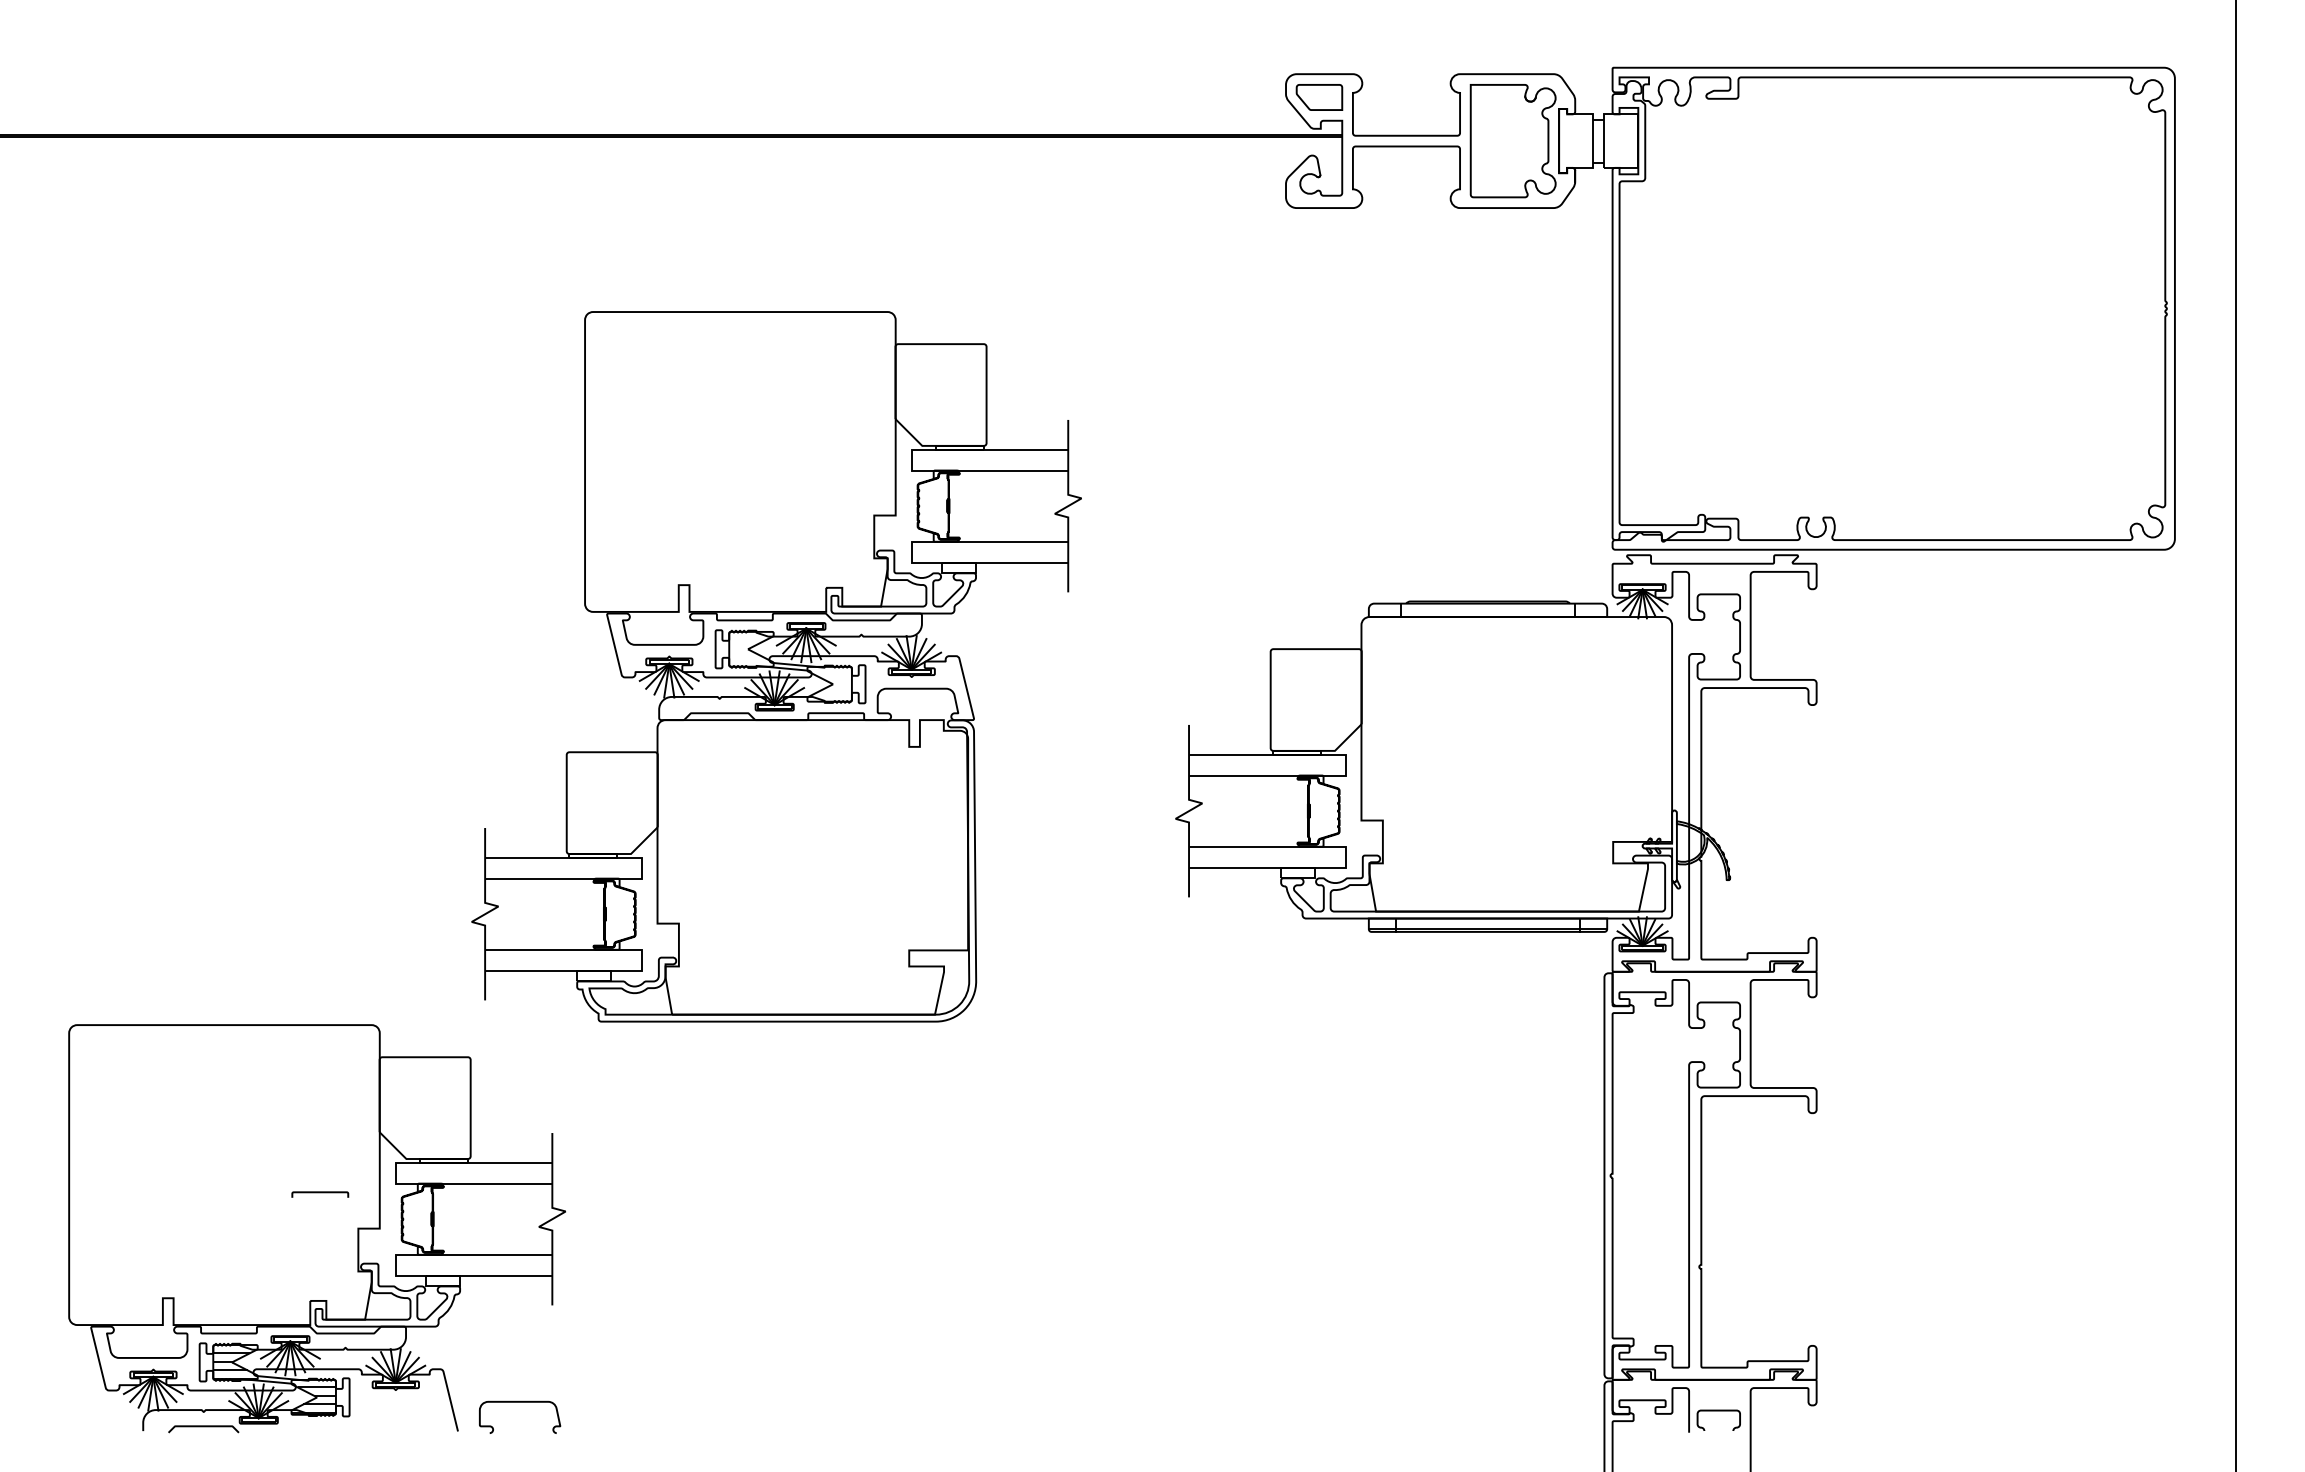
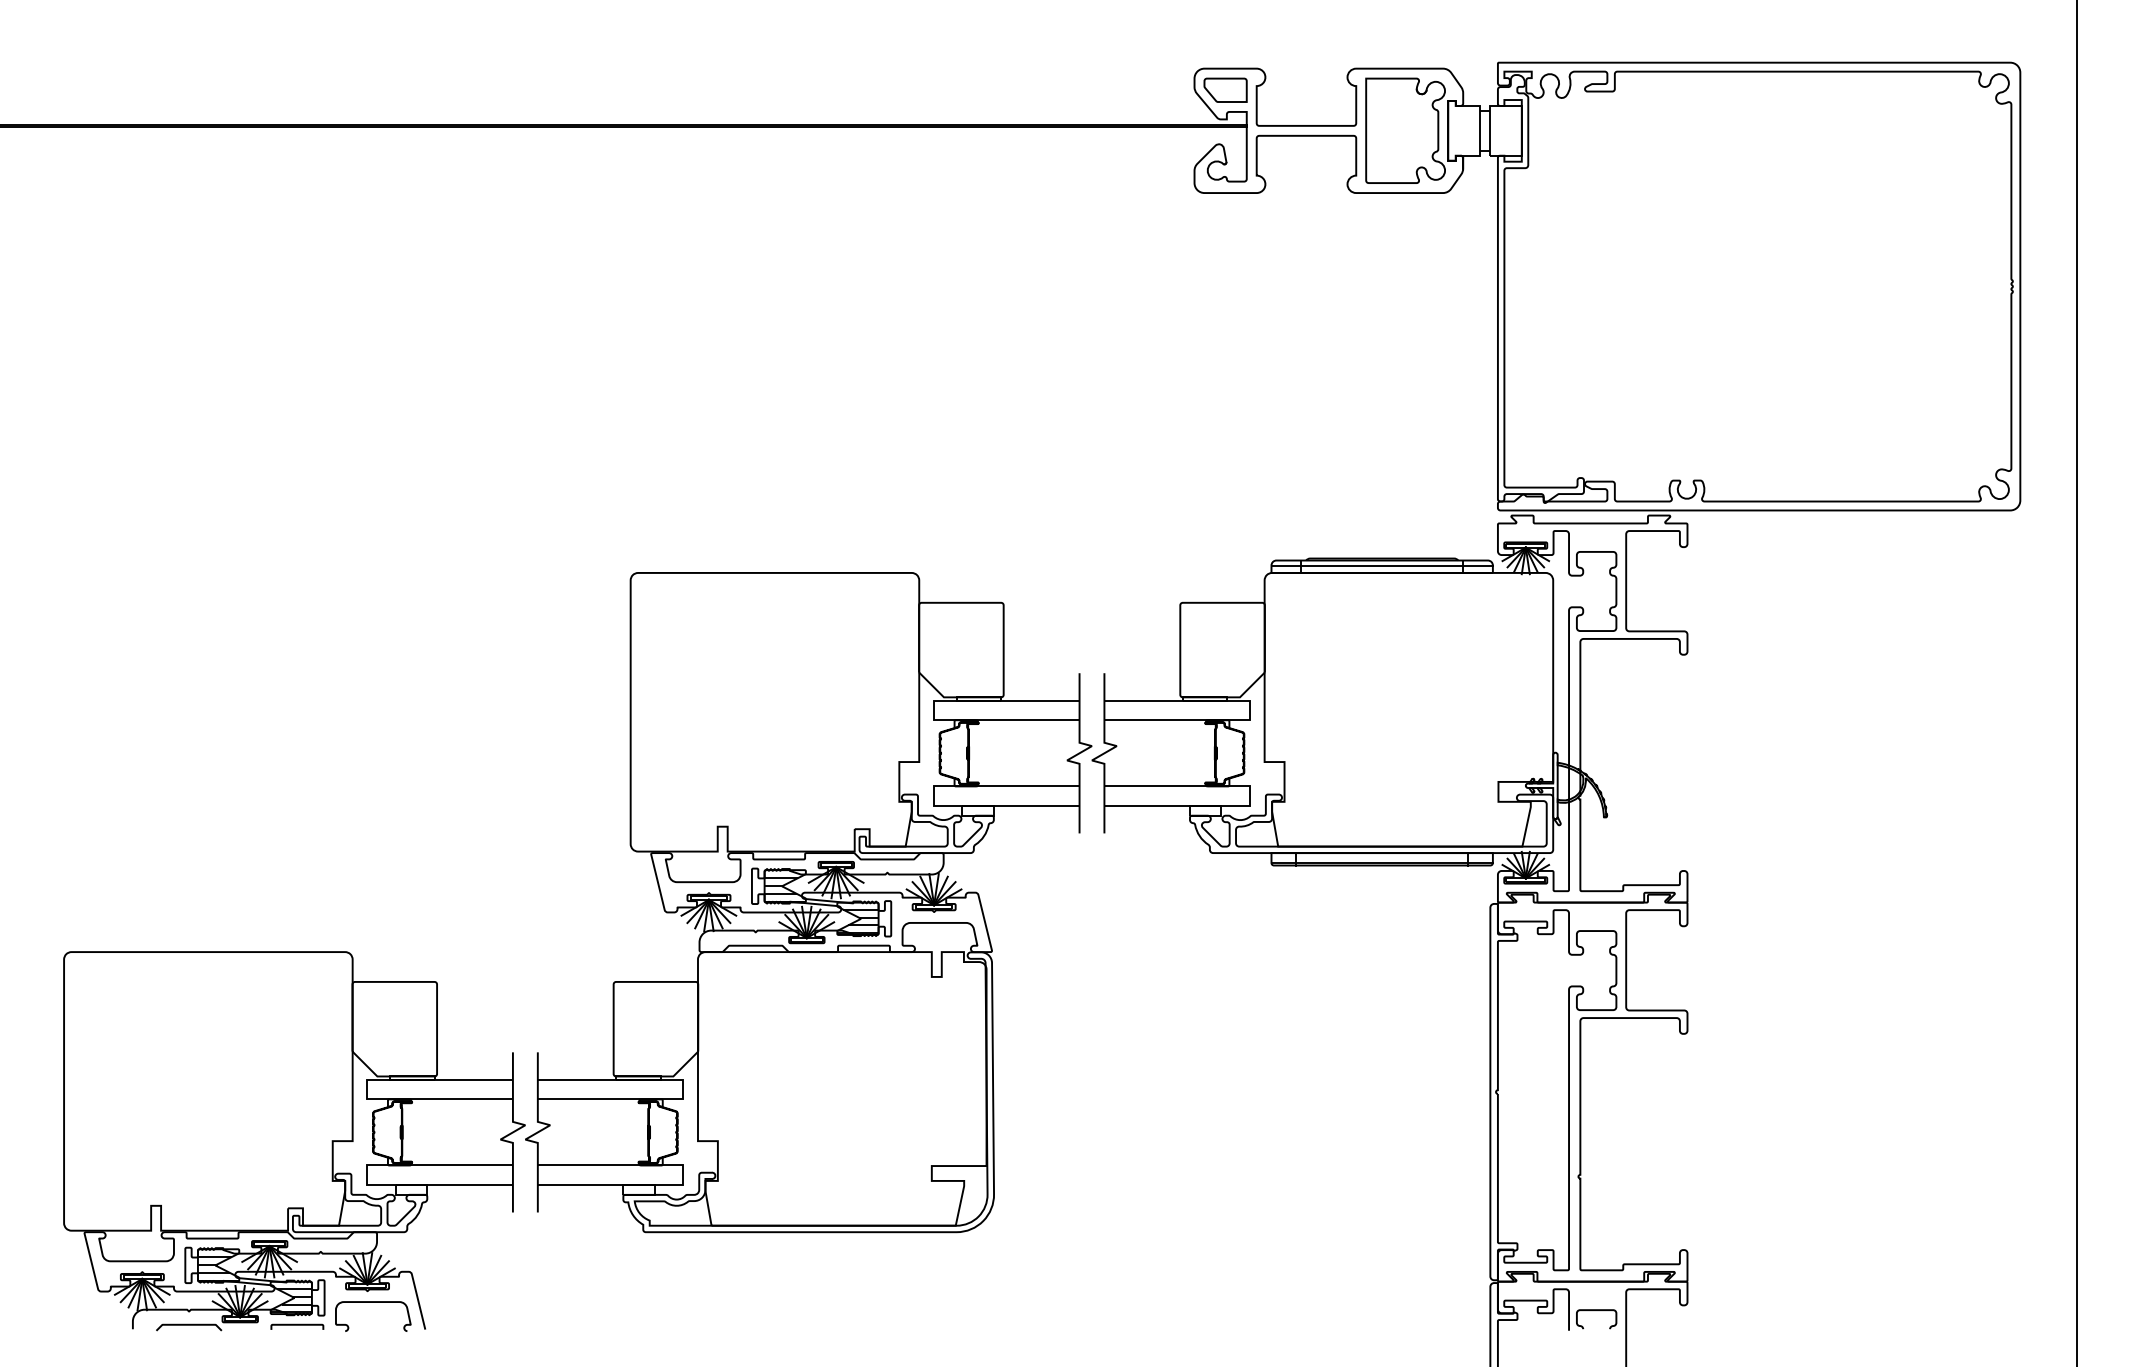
line: (1487, 608) -> (1381, 565), added
part: (776, 666) -> (808, 902), moved
curve: (320, 1193) -> (297, 1325), moved
curve: (520, 1402) -> (373, 1302), moved

